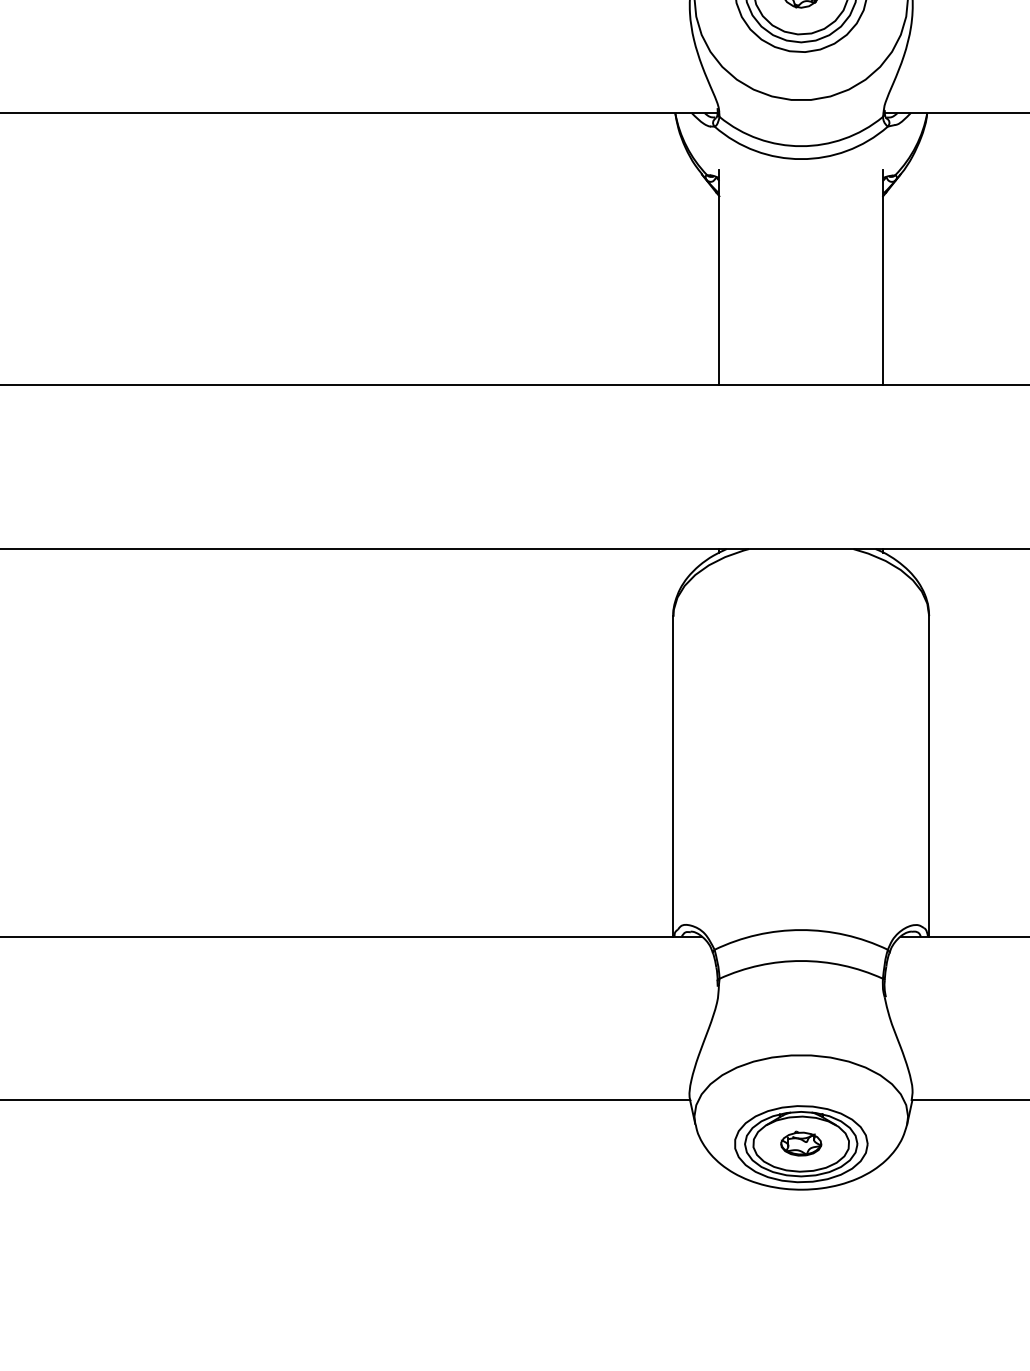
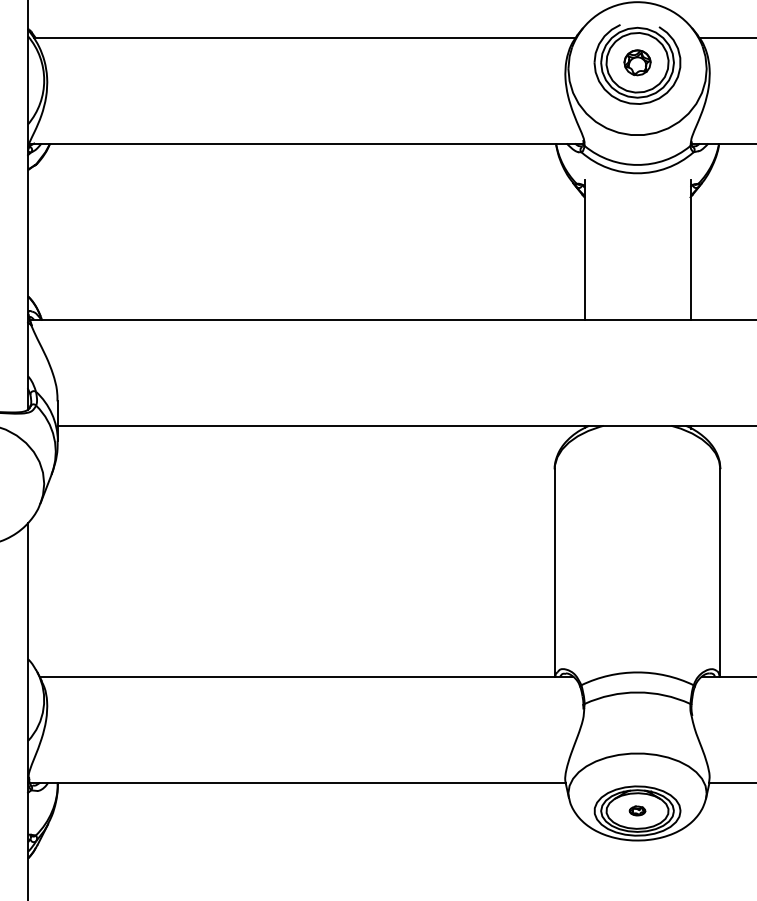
part: (801, 1143) -> (637, 810), size x0.6

